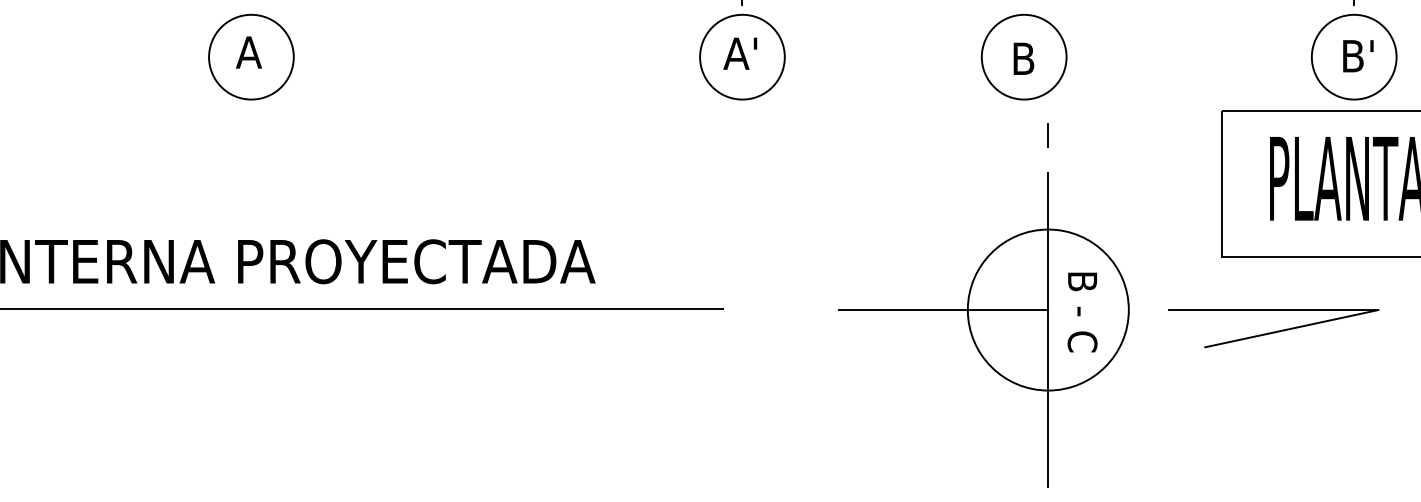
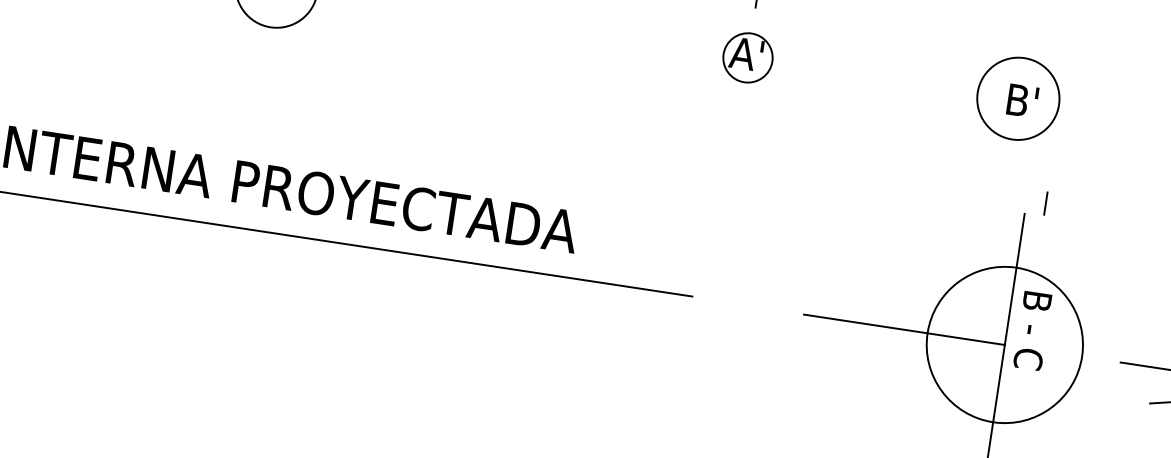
text: (1042, 48) -> (1037, 93), B -> B'
circle: (742, 56) -> (748, 57), size x0.6
line: (1047, 135) -> (1045, 203), moved
text: (1082, 312) -> (1032, 330), moved

